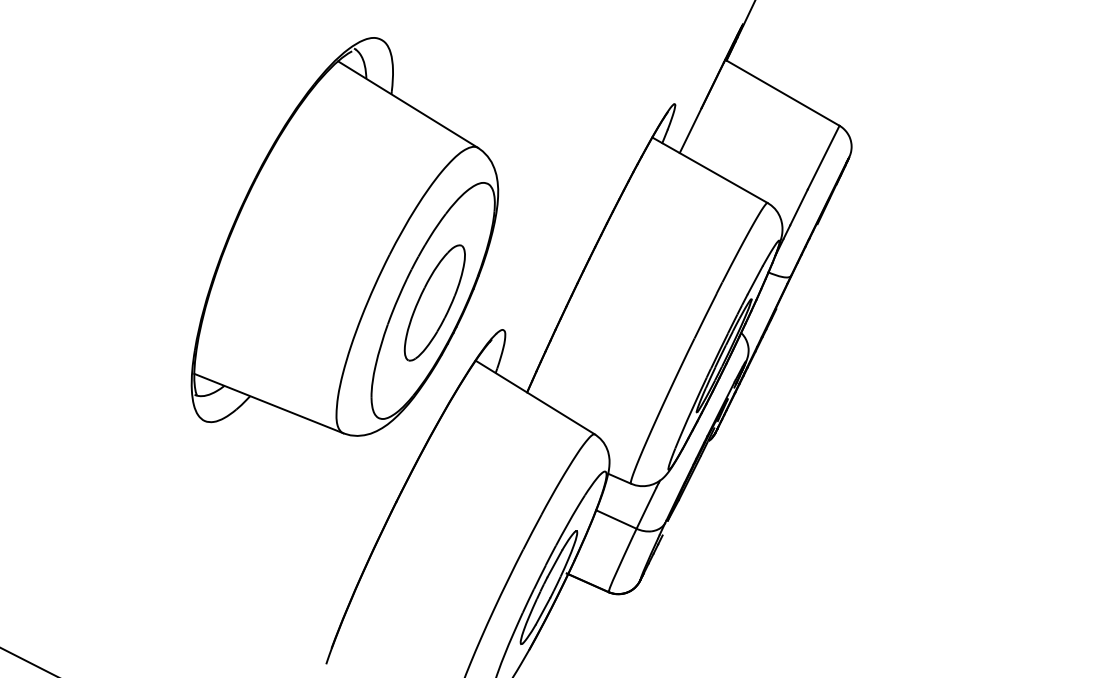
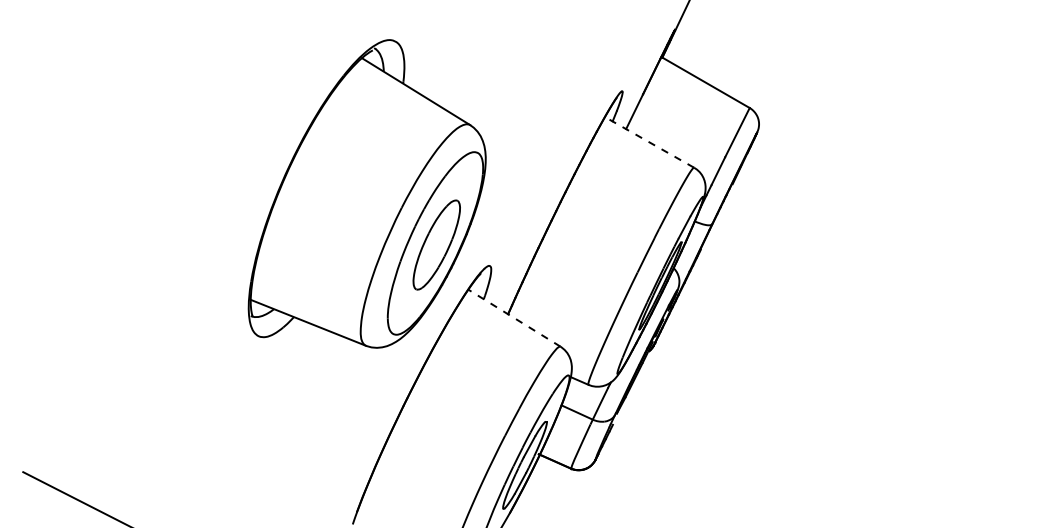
line: (709, 170) -> (649, 142), solid -> dashed
line: (535, 396) -> (514, 317), solid -> dashed

